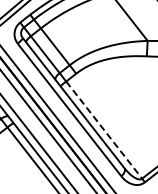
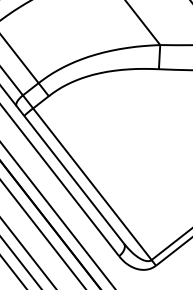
line: (104, 130) -> (92, 184), dashed -> solid

